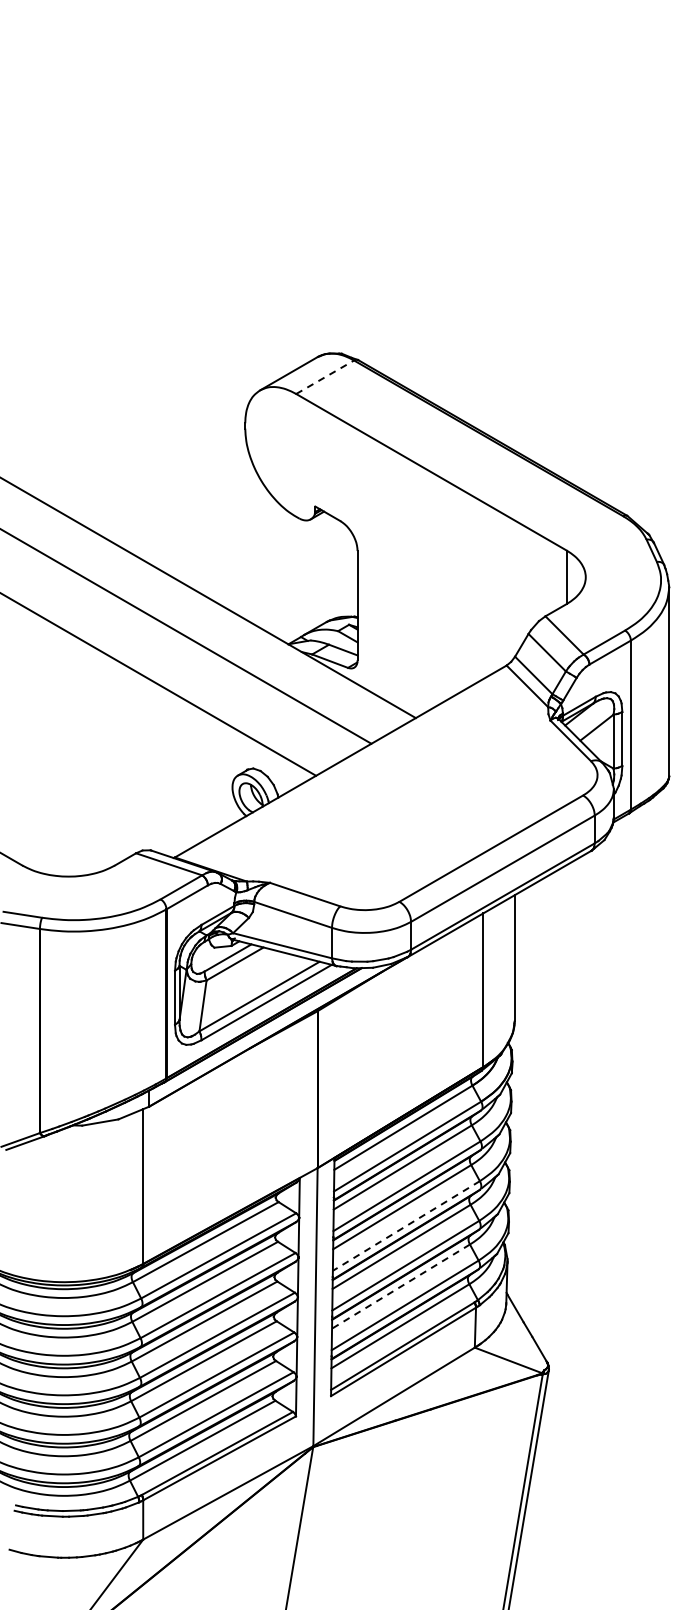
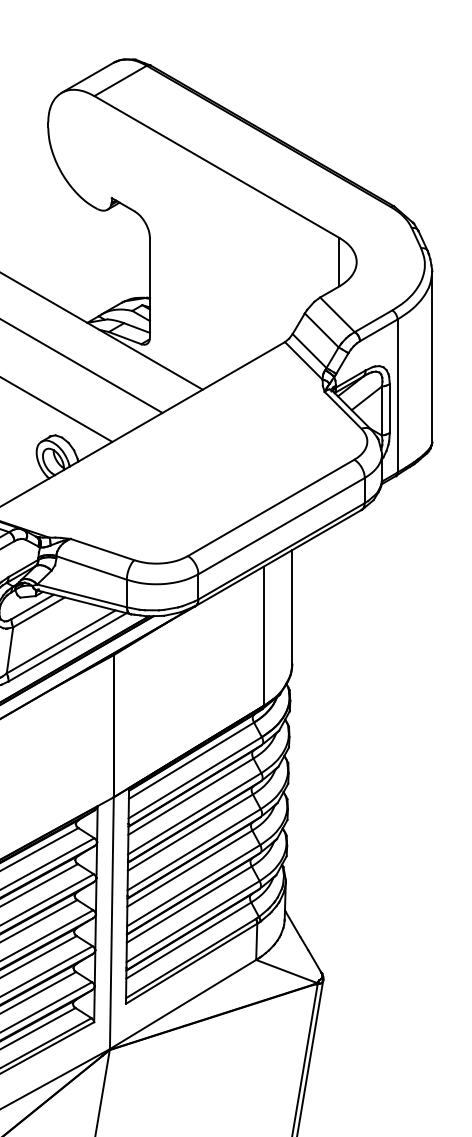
line: (325, 377) -> (120, 81), dashed -> solid
line: (405, 1226) -> (193, 850), dashed -> solid
line: (401, 1286) -> (189, 904), dashed -> solid

